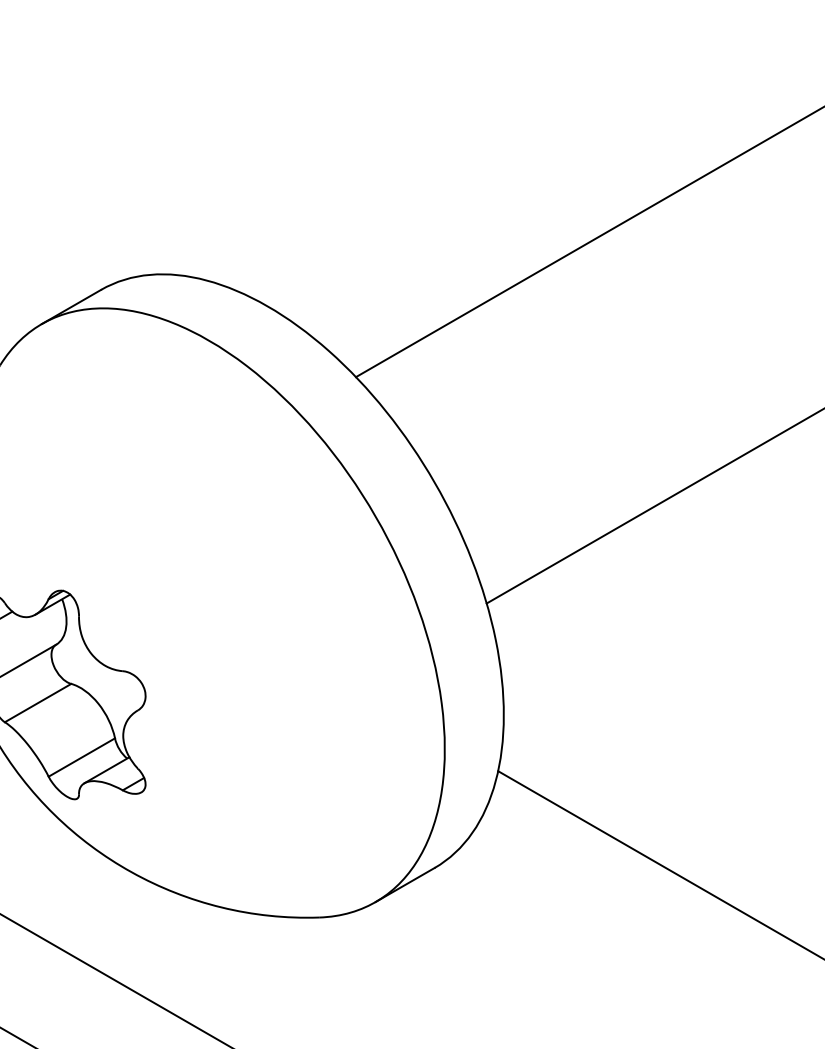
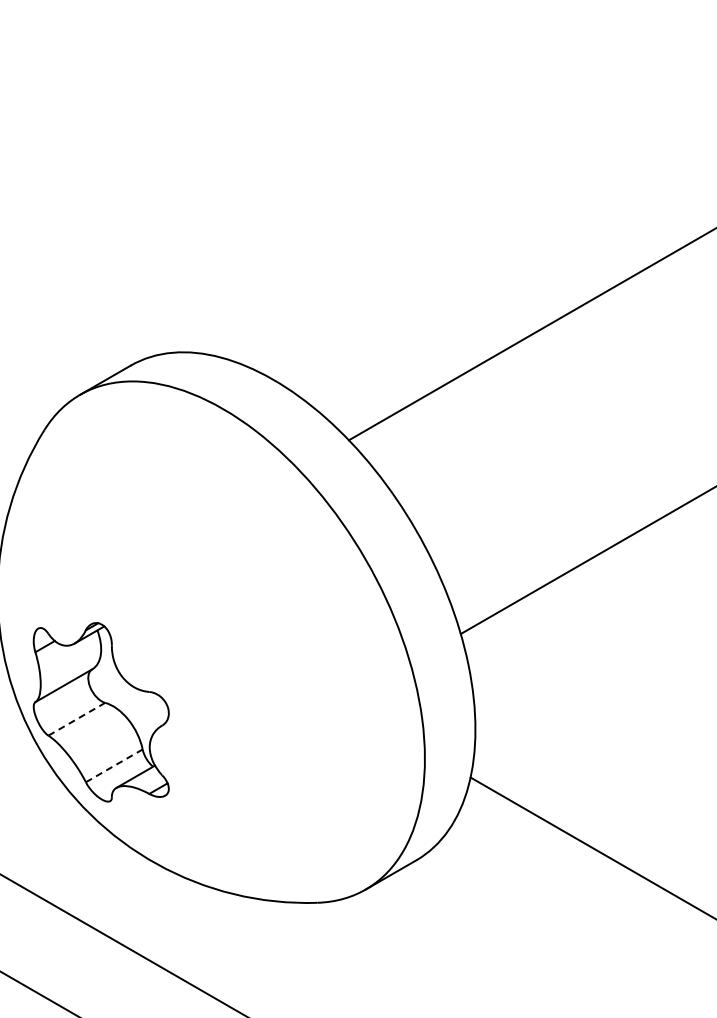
line: (37, 703) -> (76, 719), solid -> dashed
line: (82, 757) -> (114, 765), solid -> dashed

